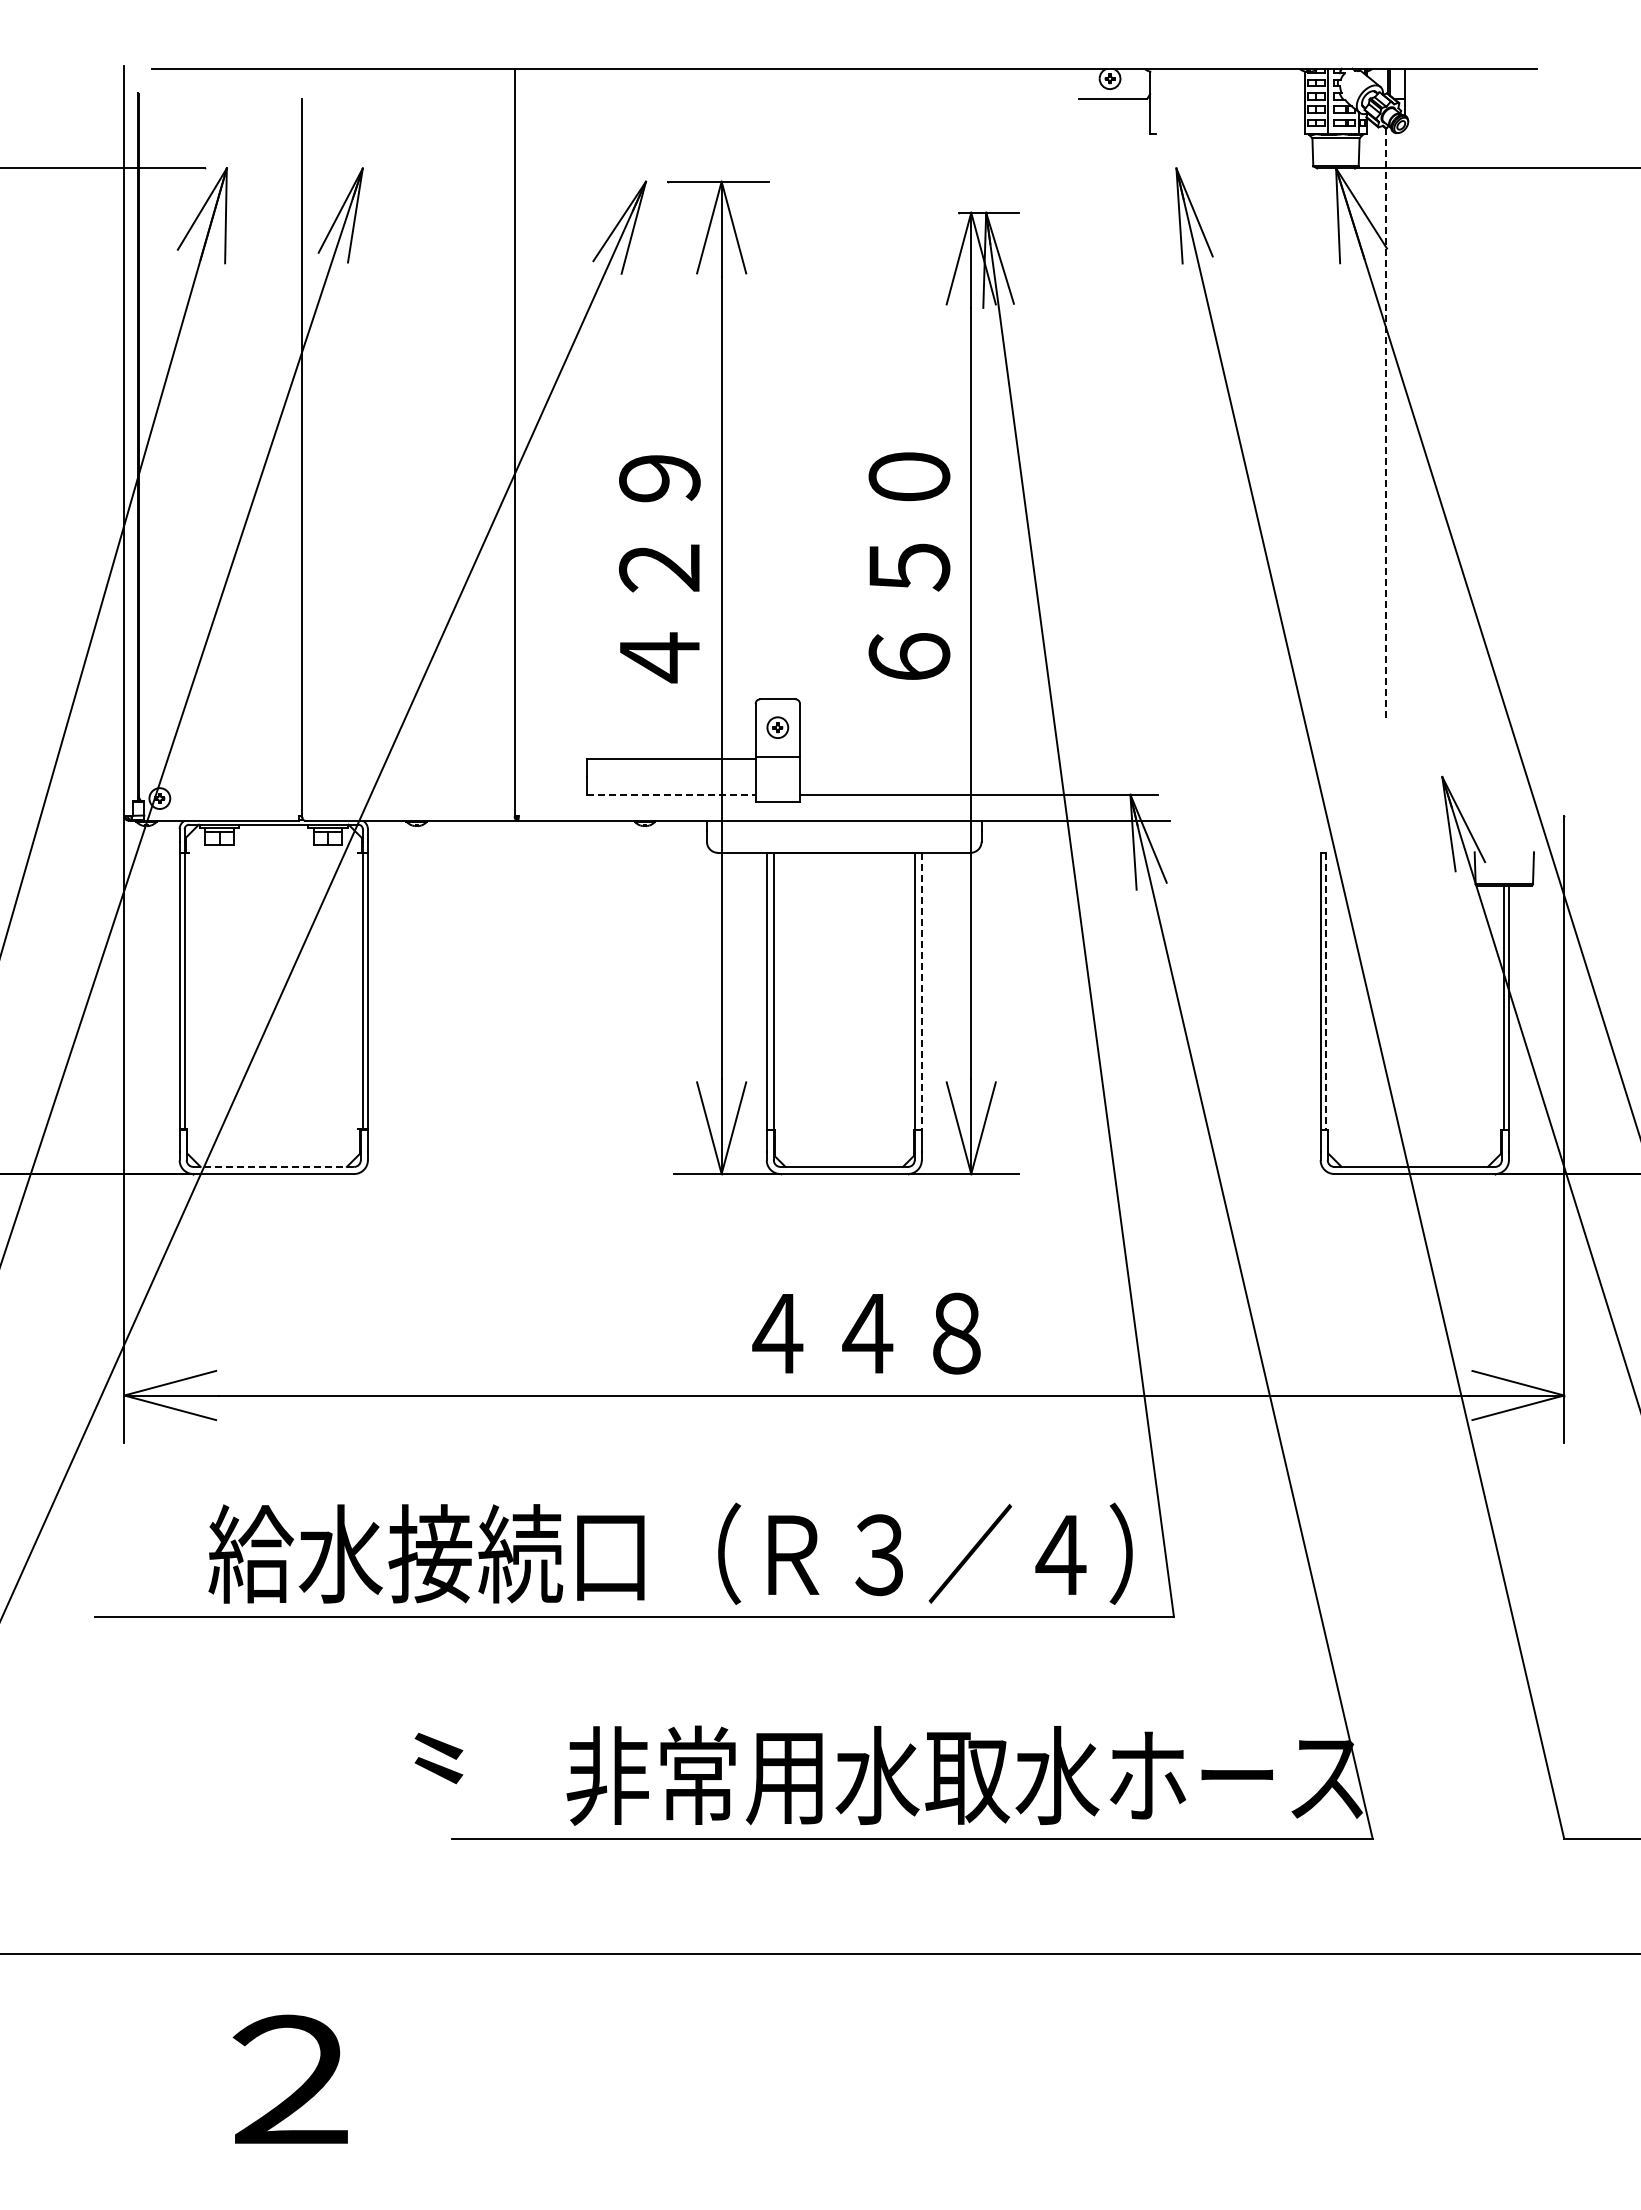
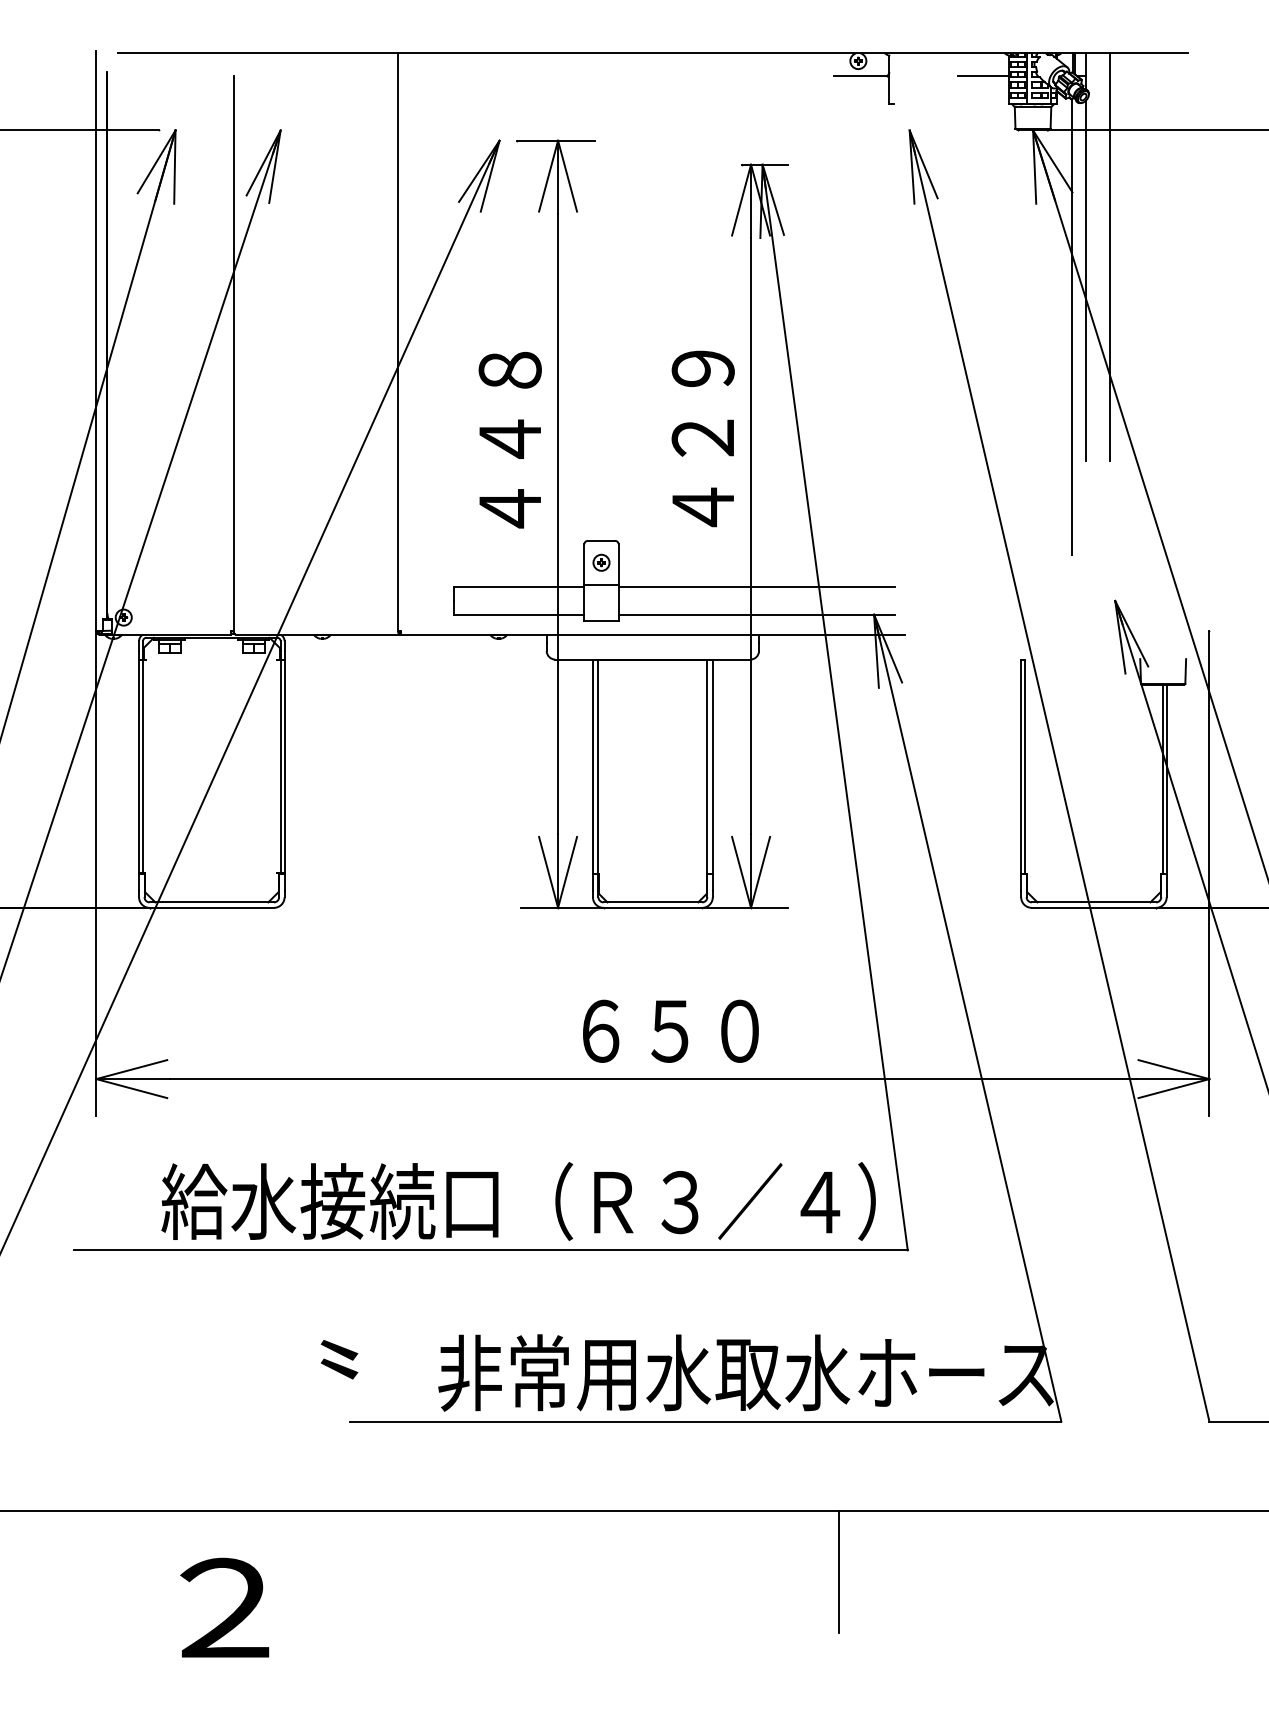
line: (1271, 98) -> (983, 76), added
line: (1435, 332) -> (1109, 257), added
line: (1404, 363) -> (1085, 281), added
line: (1386, 422) -> (1072, 326), dashed -> solid
text: (659, 523) -> (510, 404), ４２９ -> ４４８
text: (909, 566) -> (703, 438), ６５０ -> ４２９
line: (978, 759) -> (756, 587), added
line: (672, 794) -> (520, 614), dashed -> solid
line: (921, 992) -> (712, 767), dashed -> solid
line: (1325, 992) -> (1024, 767), dashed -> solid
line: (274, 1166) -> (212, 902), dashed -> solid
text: (866, 1333) -> (670, 1031), ４４８ -> ６５０
line: (1084, 2032) -> (838, 1571), added

